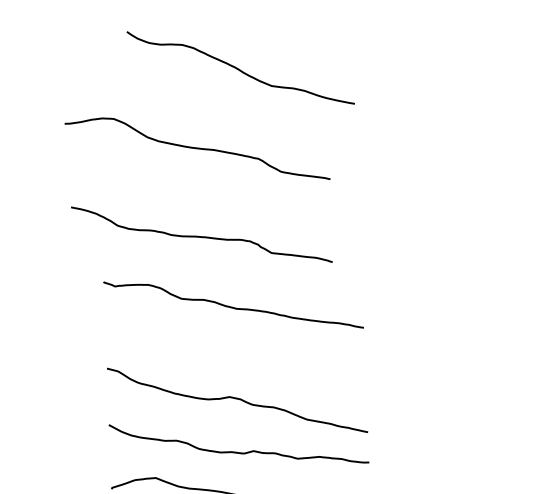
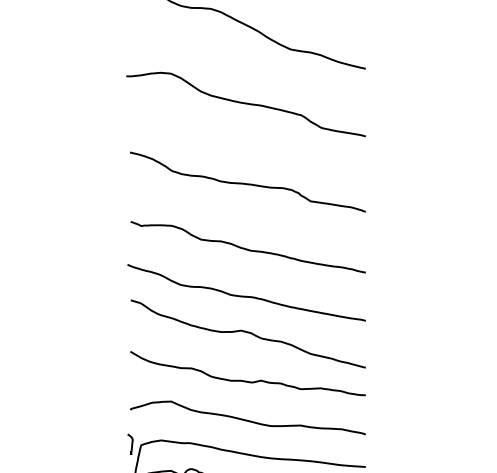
curve: (196, 149) -> (245, 104), moved
curve: (201, 236) -> (247, 183), moved
curve: (233, 358) -> (246, 295), added

